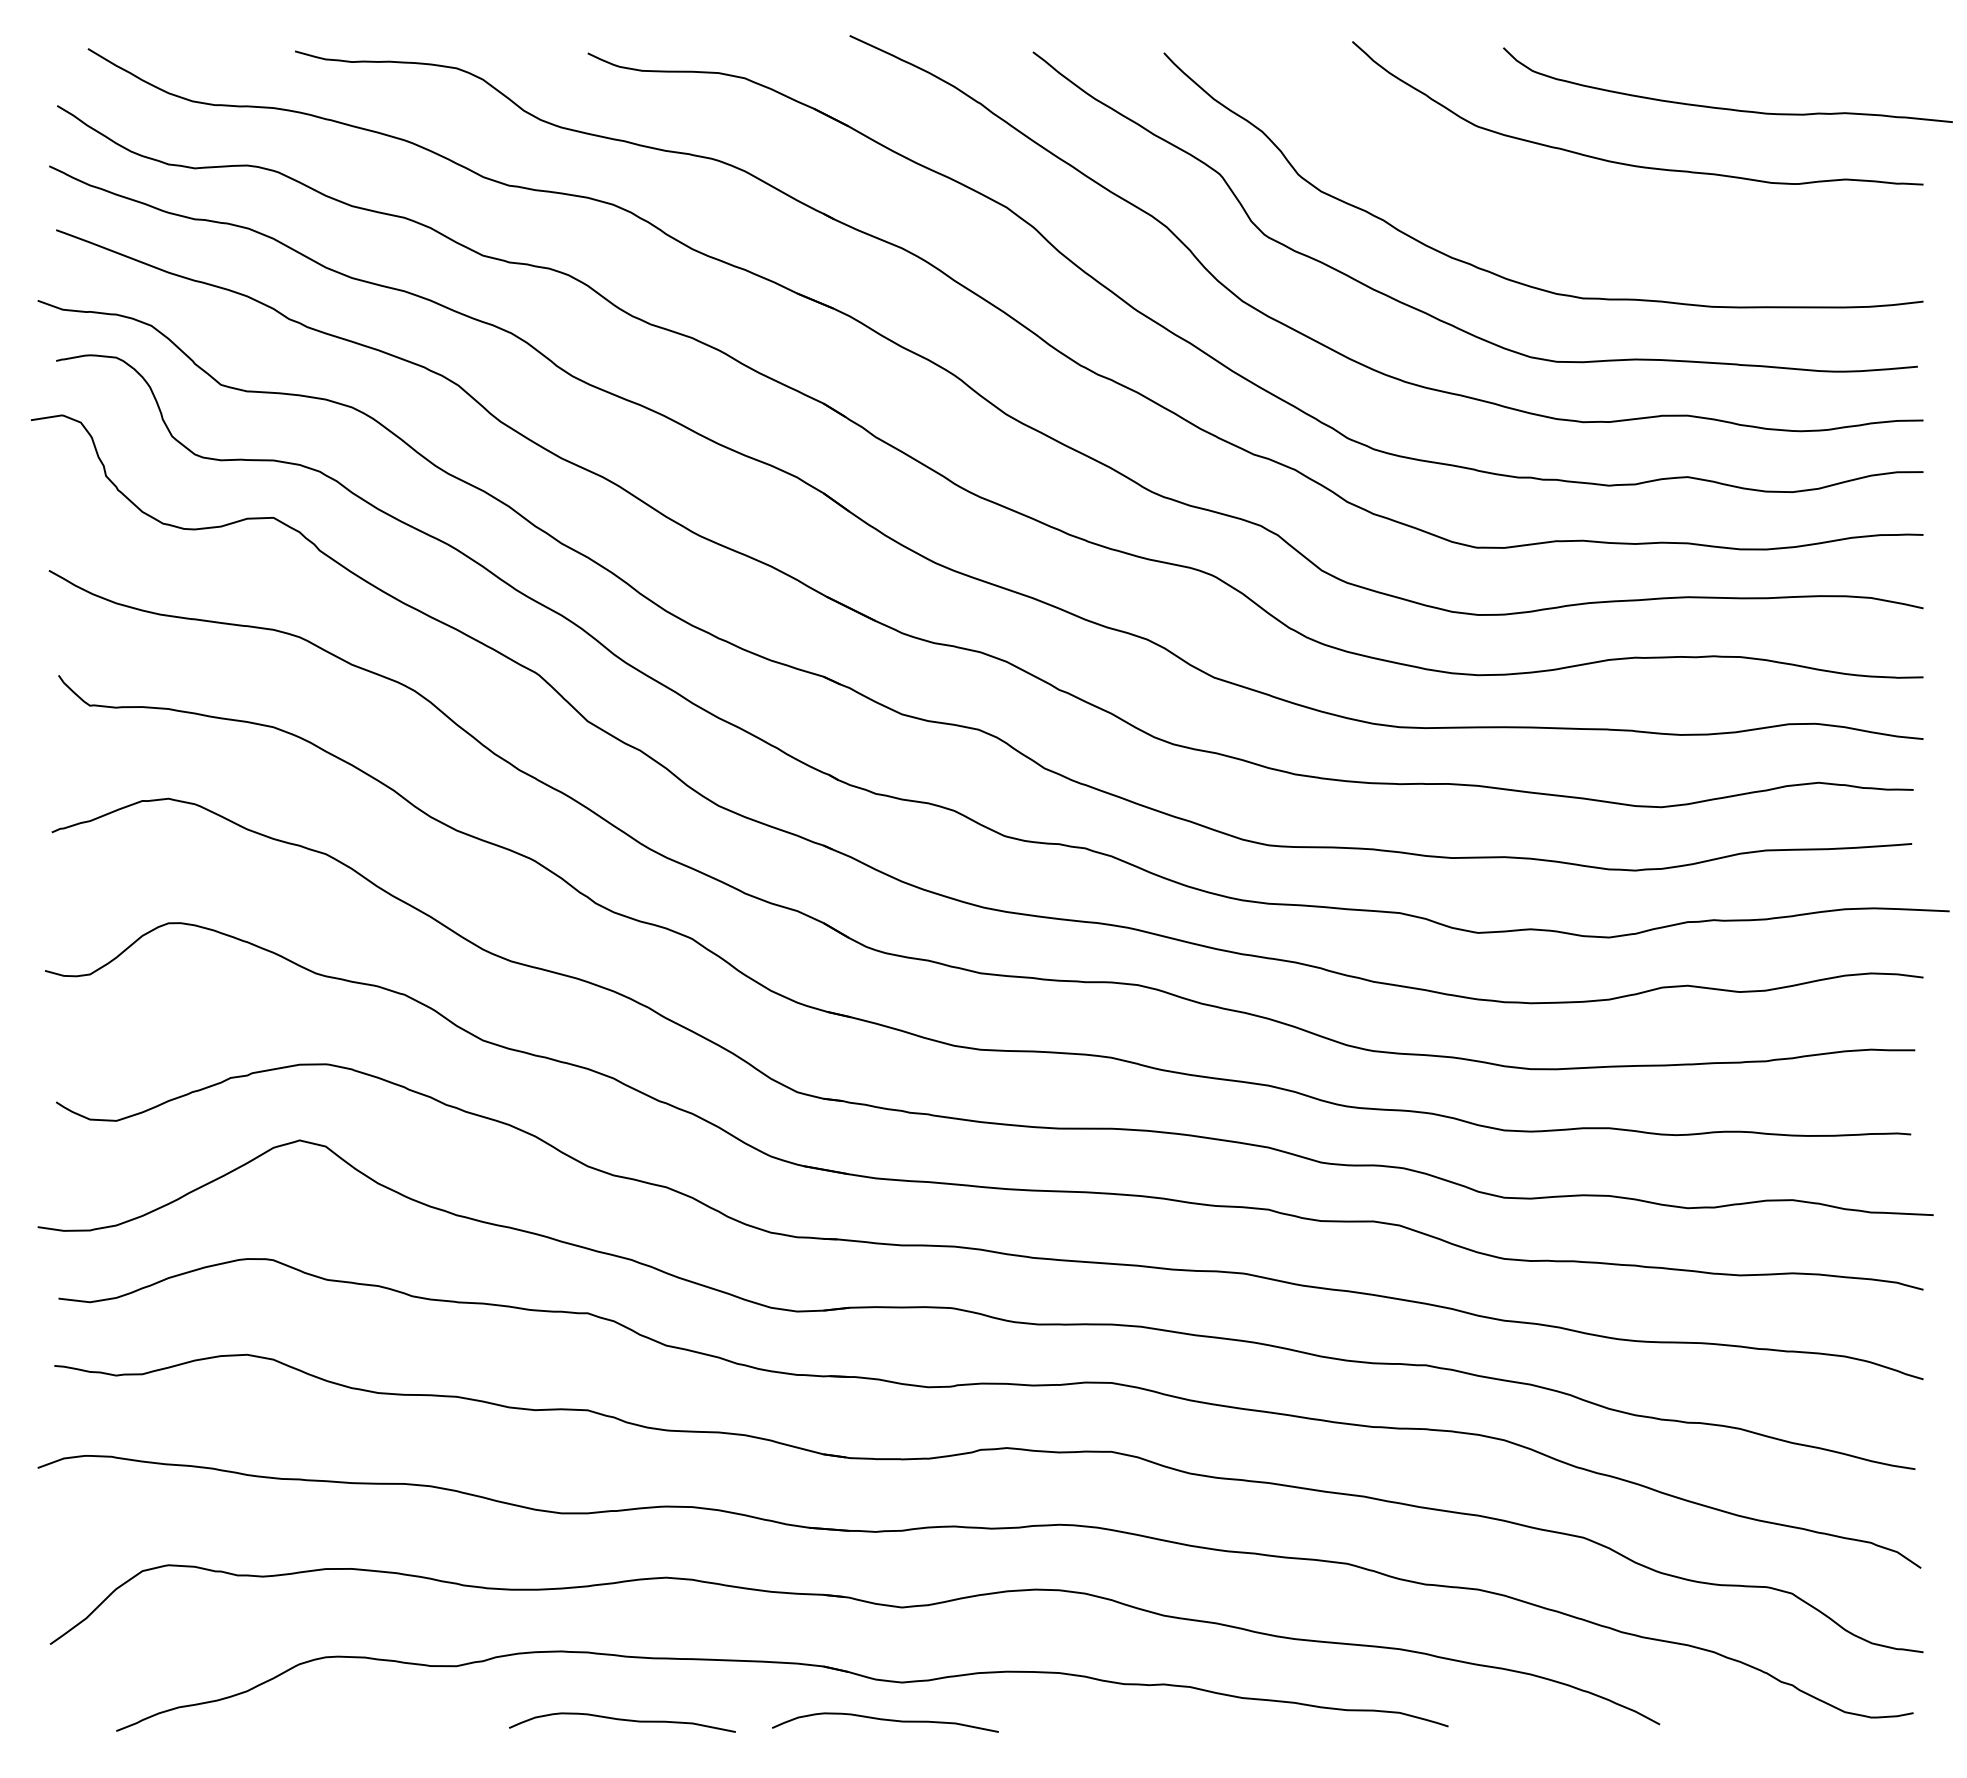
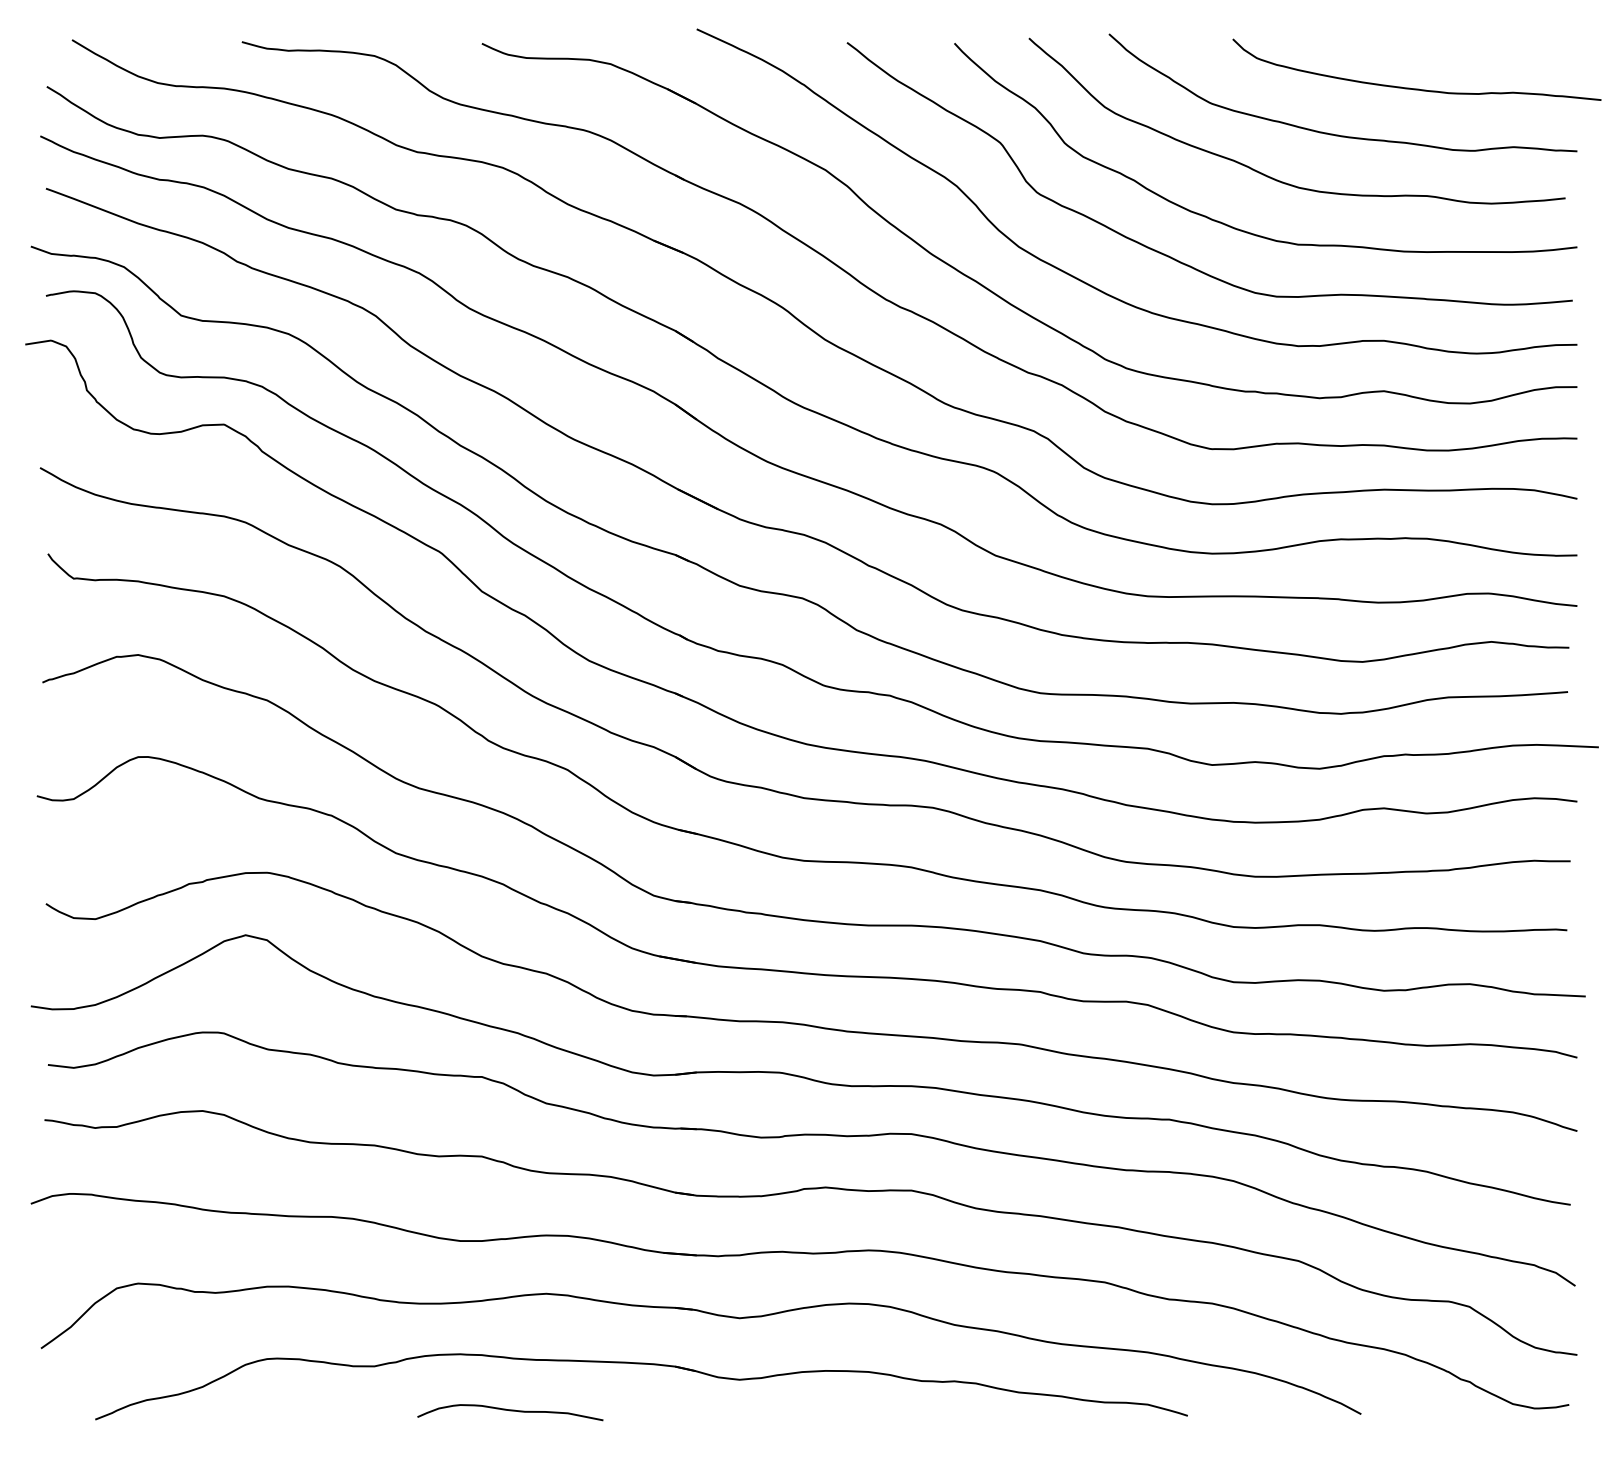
curve: (1549, 215) -> (1270, 176), added
curve: (885, 1720) -> (726, 1410), removed

